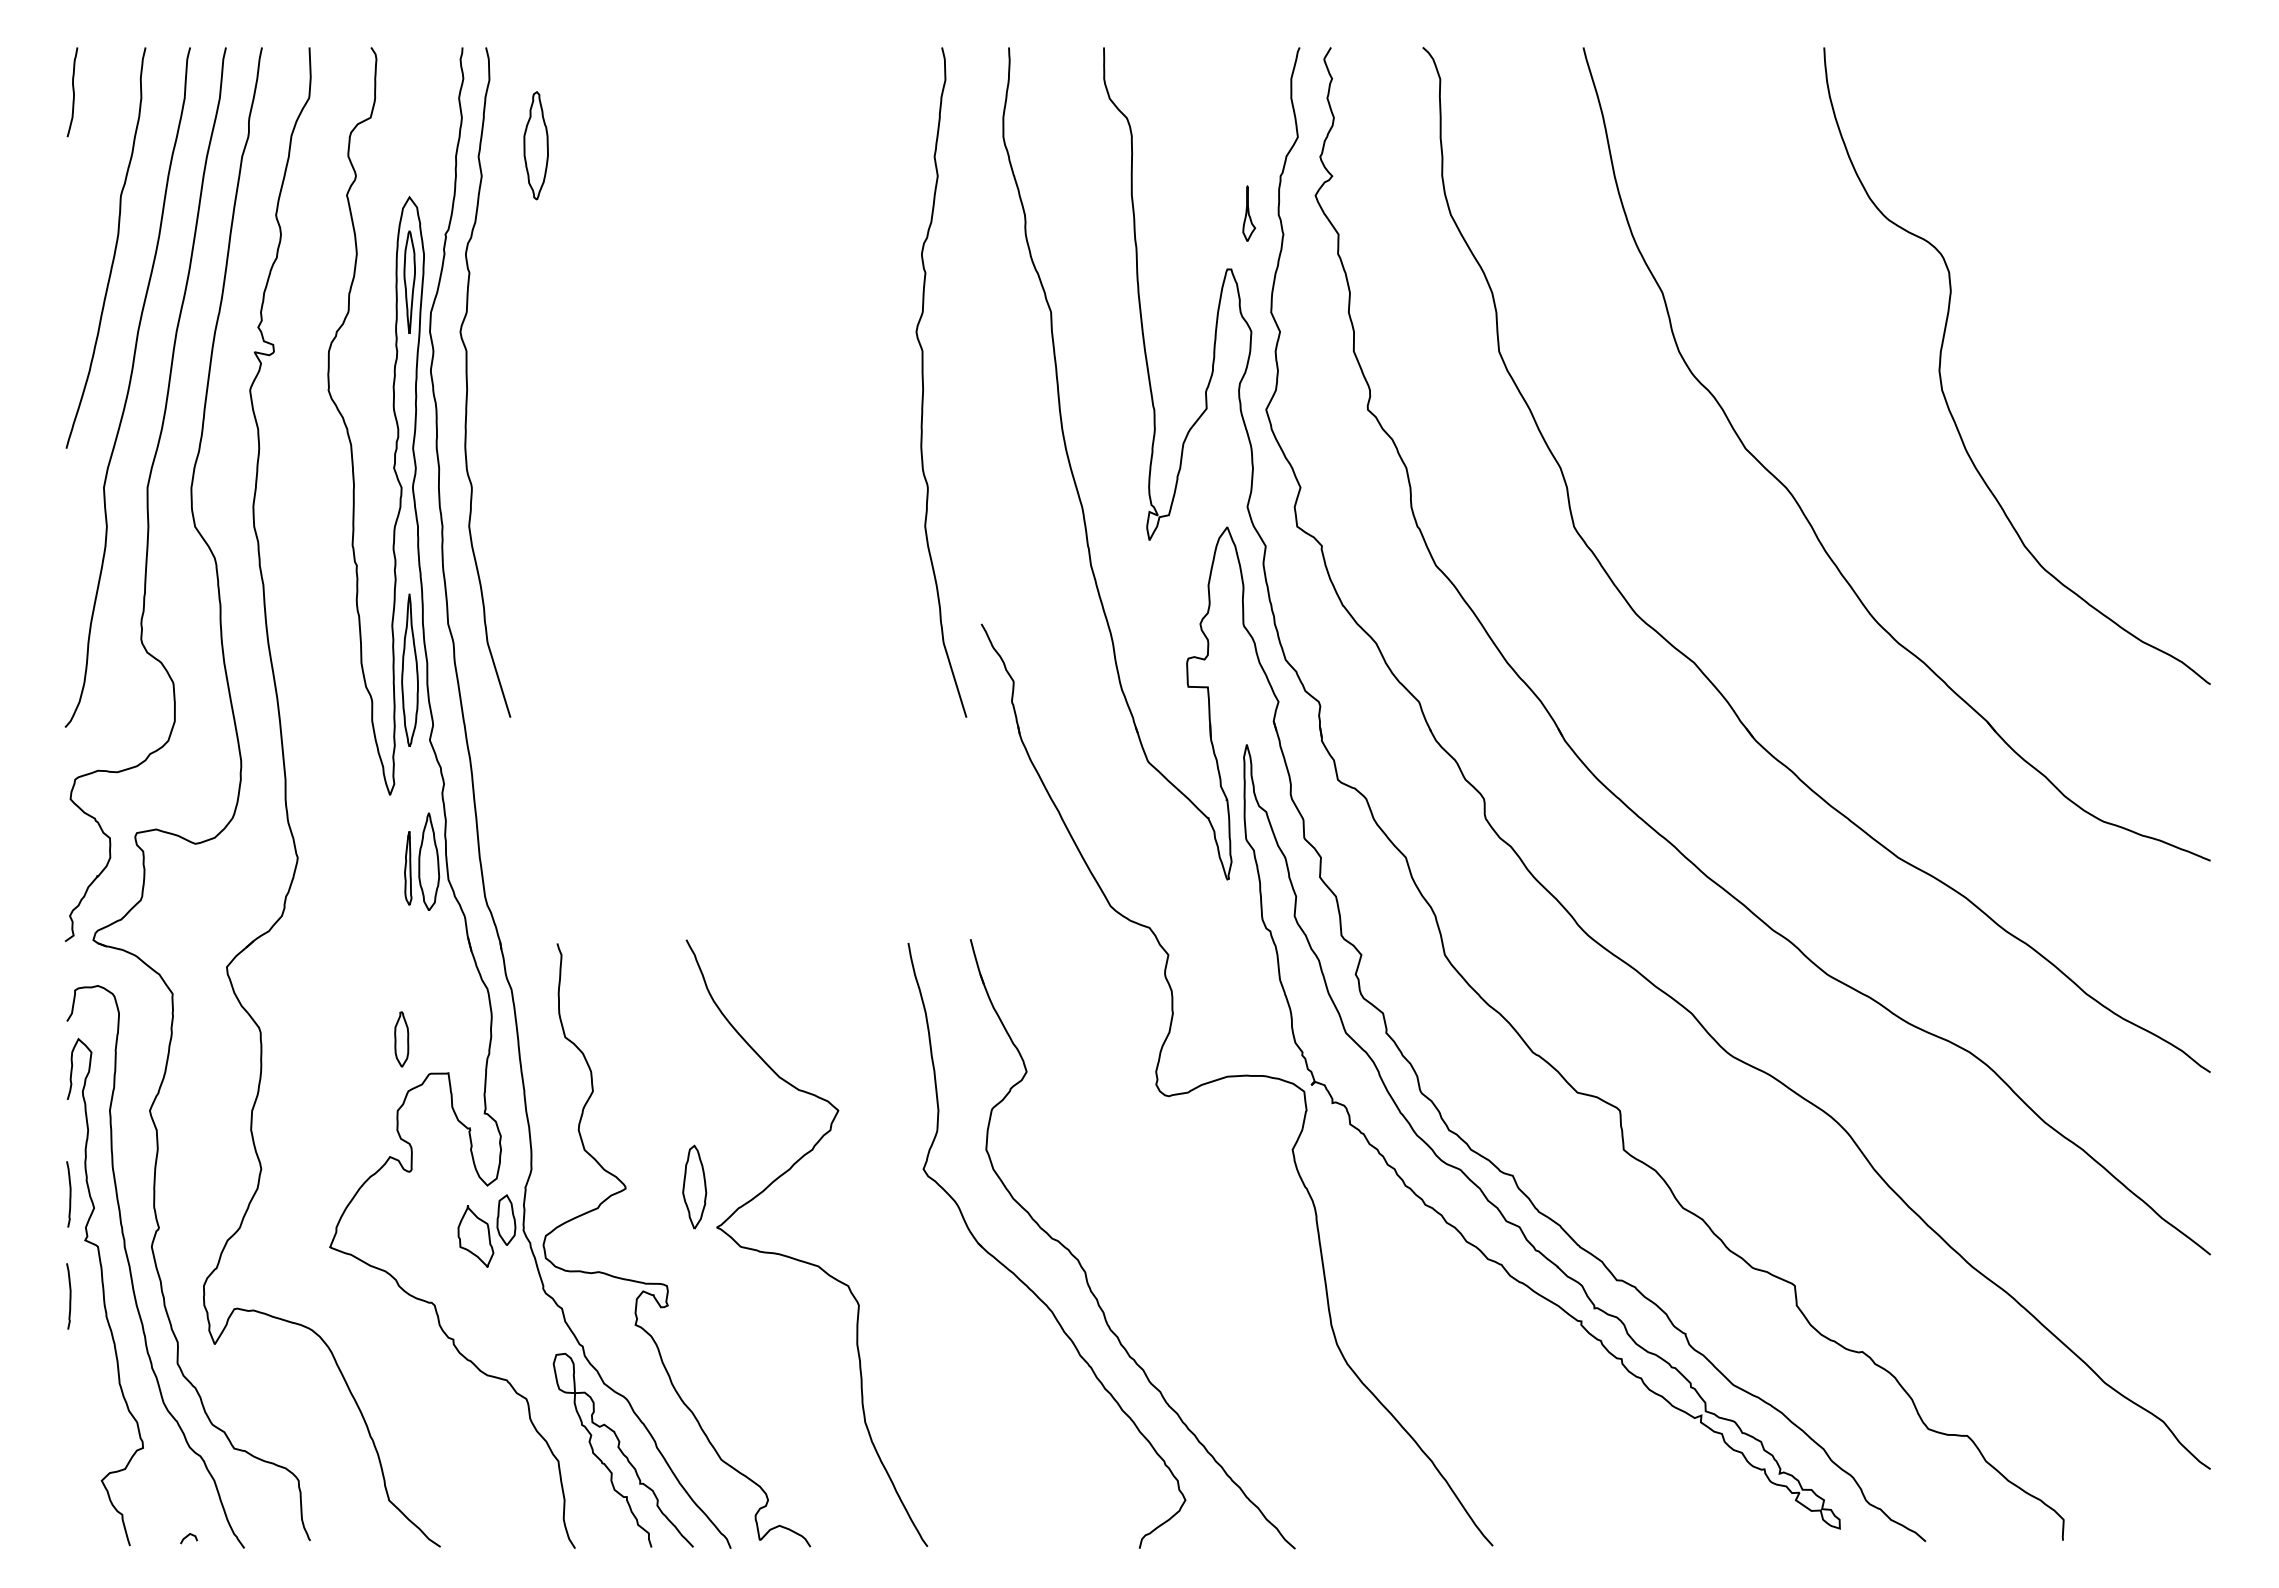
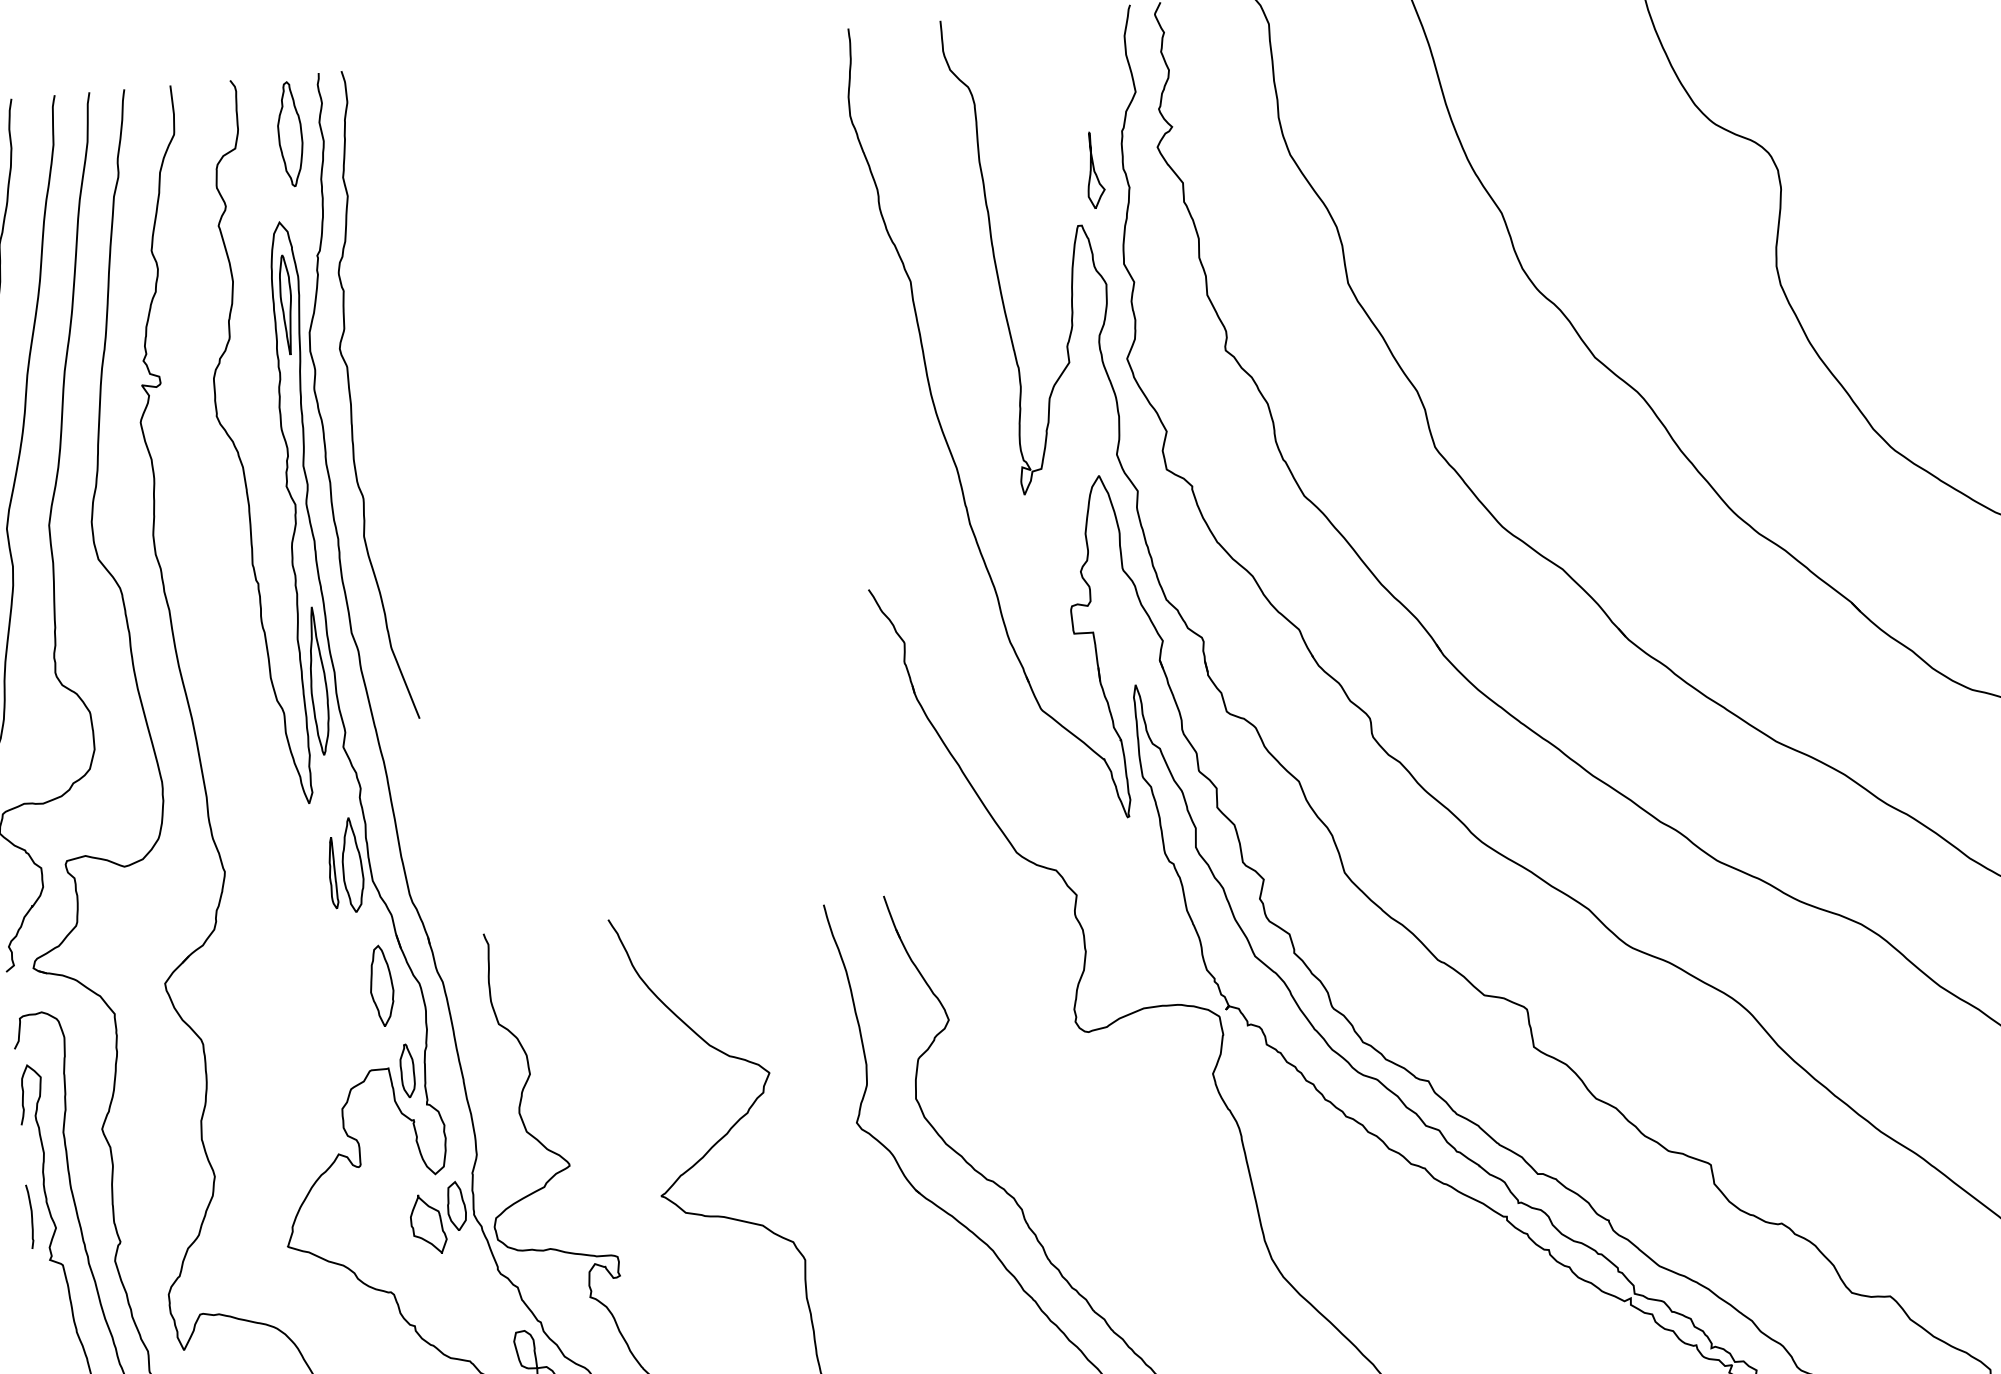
part: (535, 145) -> (289, 134), moved
part: (1248, 213) -> (1093, 170), size x1.43
curve: (923, 382) -> (792, 360), removed
part: (401, 1039) -> (407, 1071), moved
part: (694, 1186) -> (381, 985), moved
curve: (69, 1296) -> (39, 1315), removed

